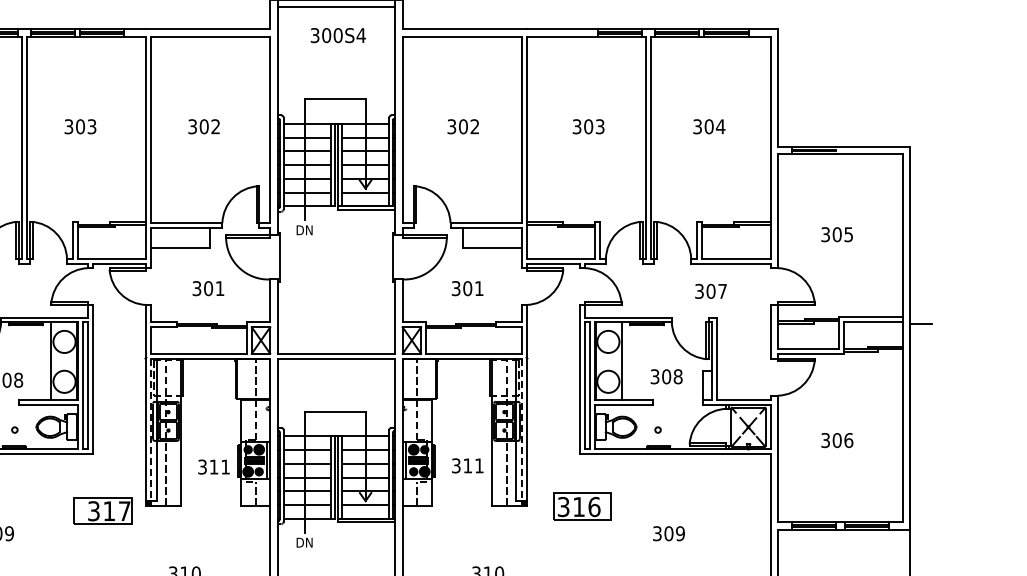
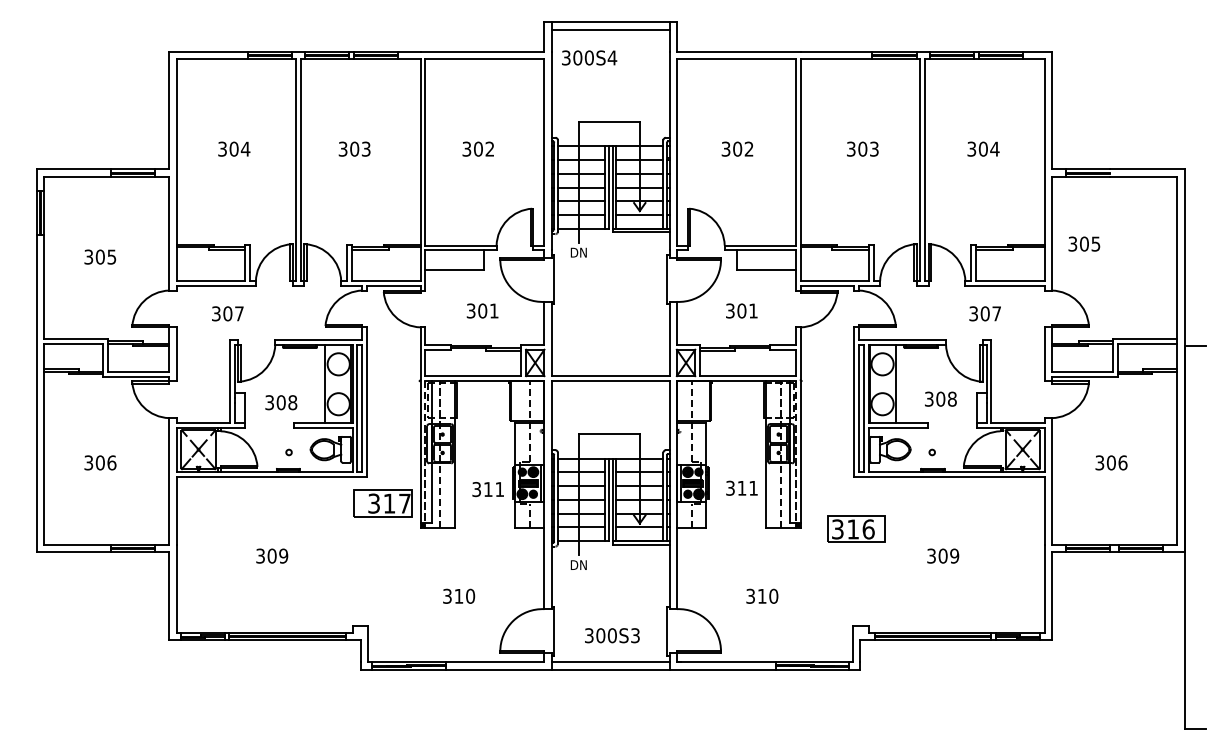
text: (338, 35) -> (589, 57), moved
text: (837, 234) -> (1084, 243), moved
part: (102, 511) -> (382, 503), moved

